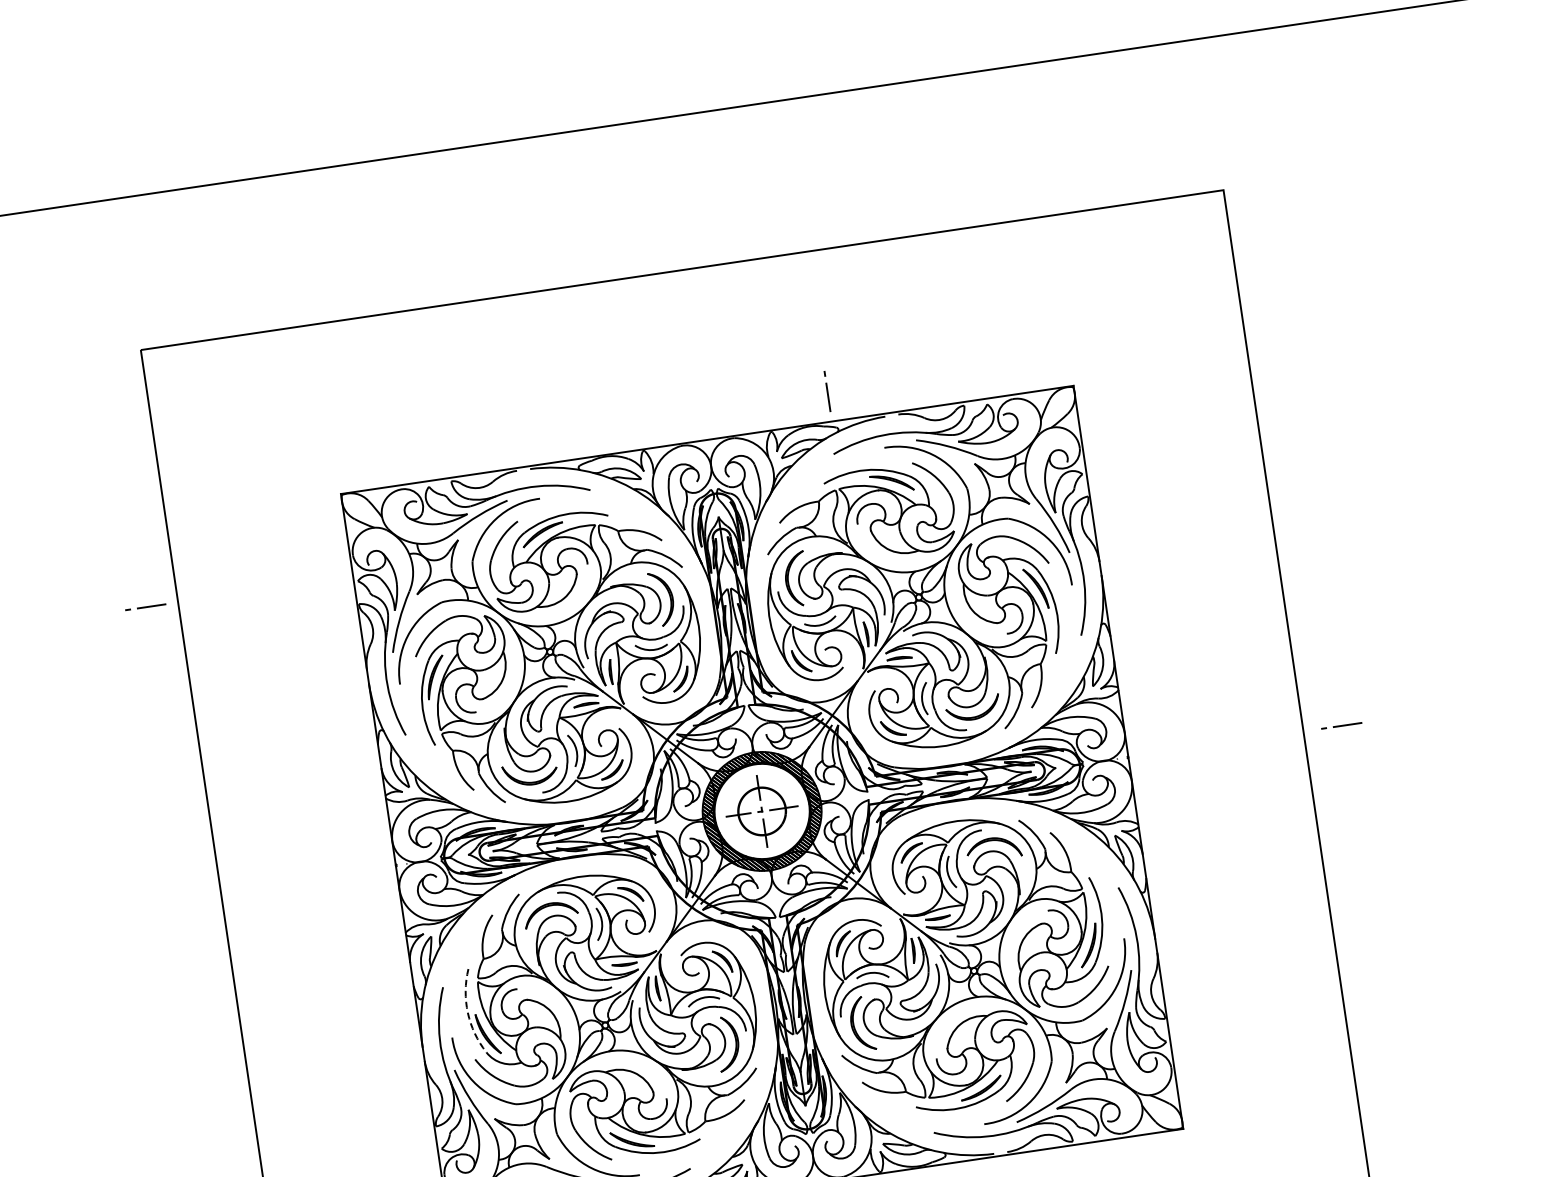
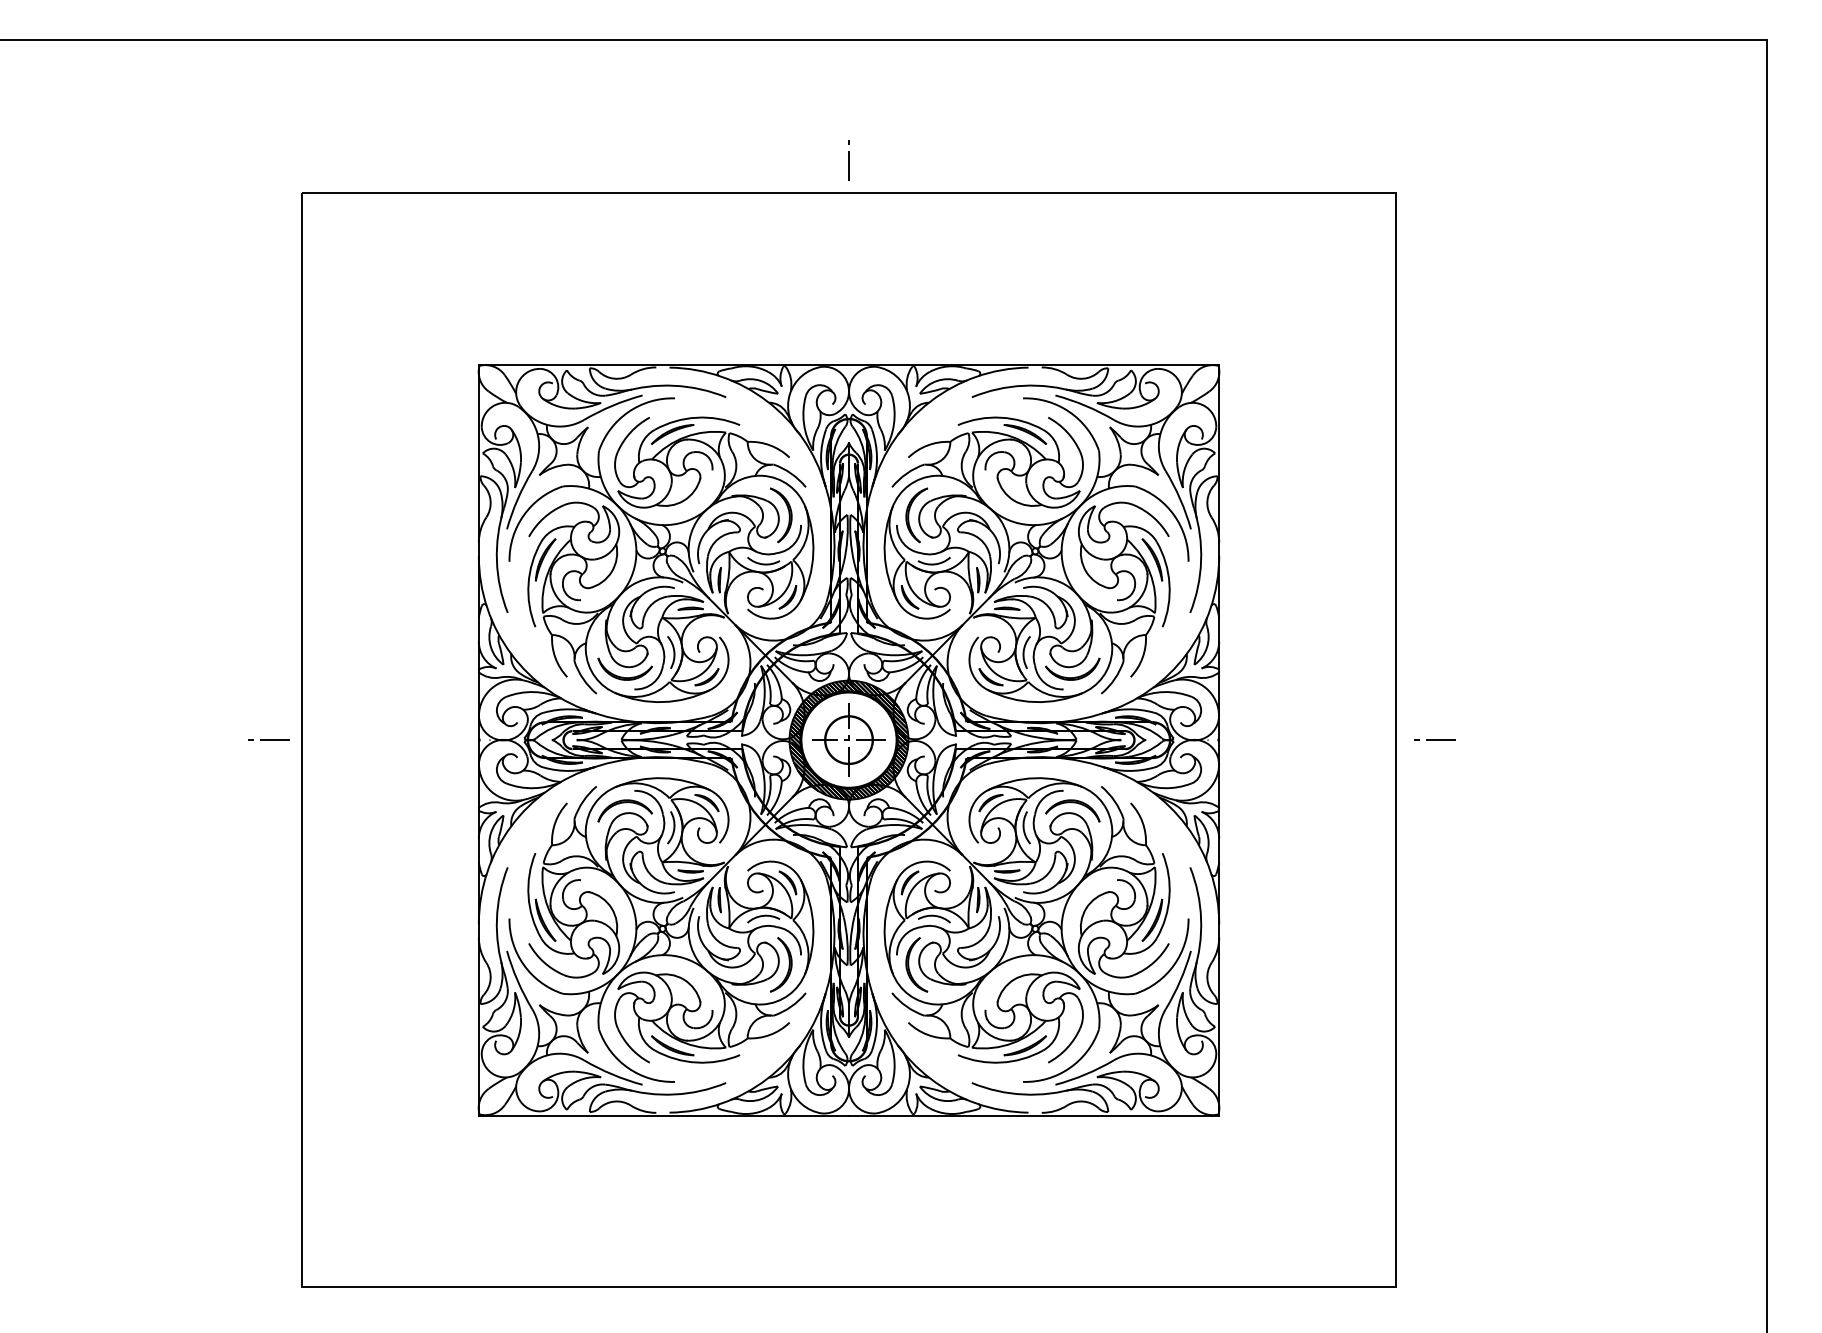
line: (827, 391) -> (848, 160), moved
line: (144, 606) -> (268, 739), moved
arc: (467, 1013) -> (528, 896), dashed -> solid

